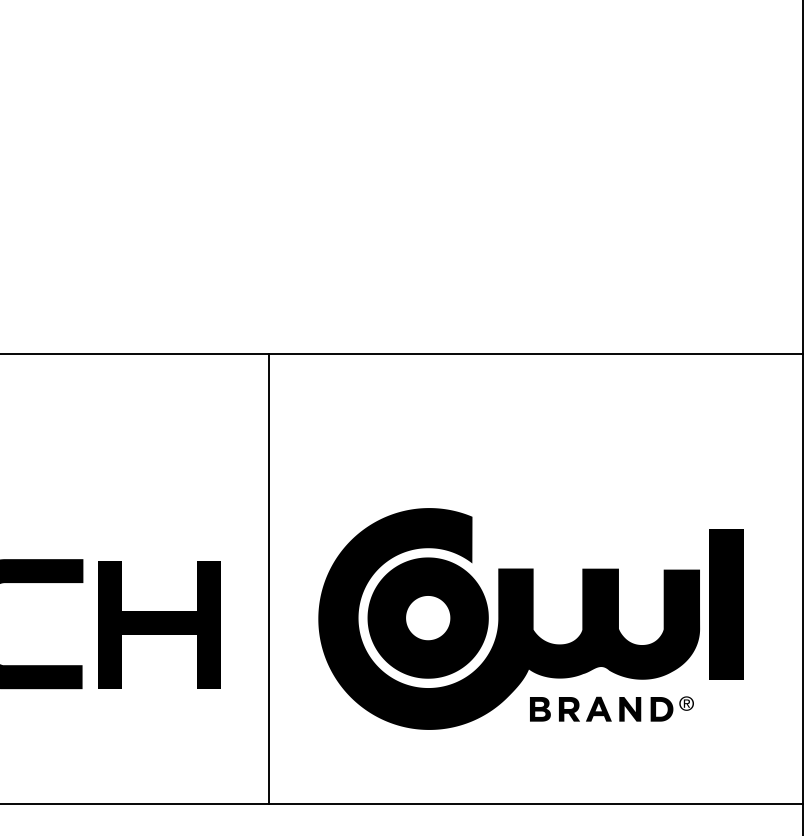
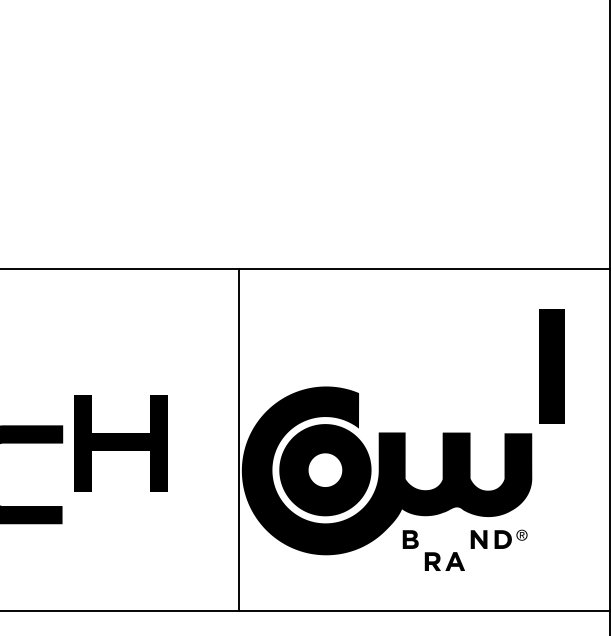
line: (268, 578) -> (238, 440), moved
part: (726, 604) -> (552, 366), moved
part: (159, 624) -> (121, 443), moved
part: (585, 708) -> (445, 561), moved

